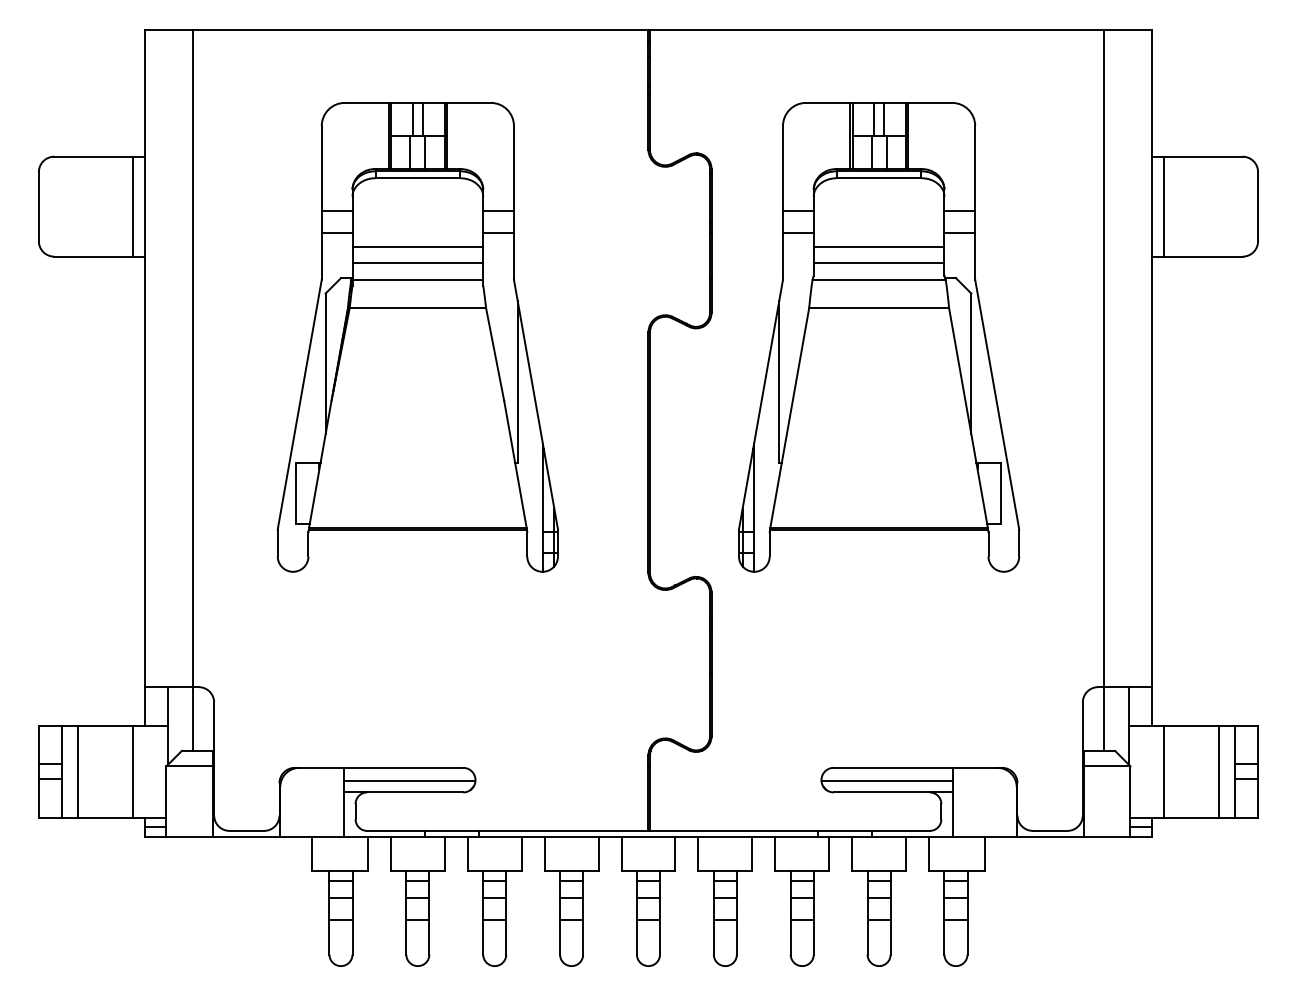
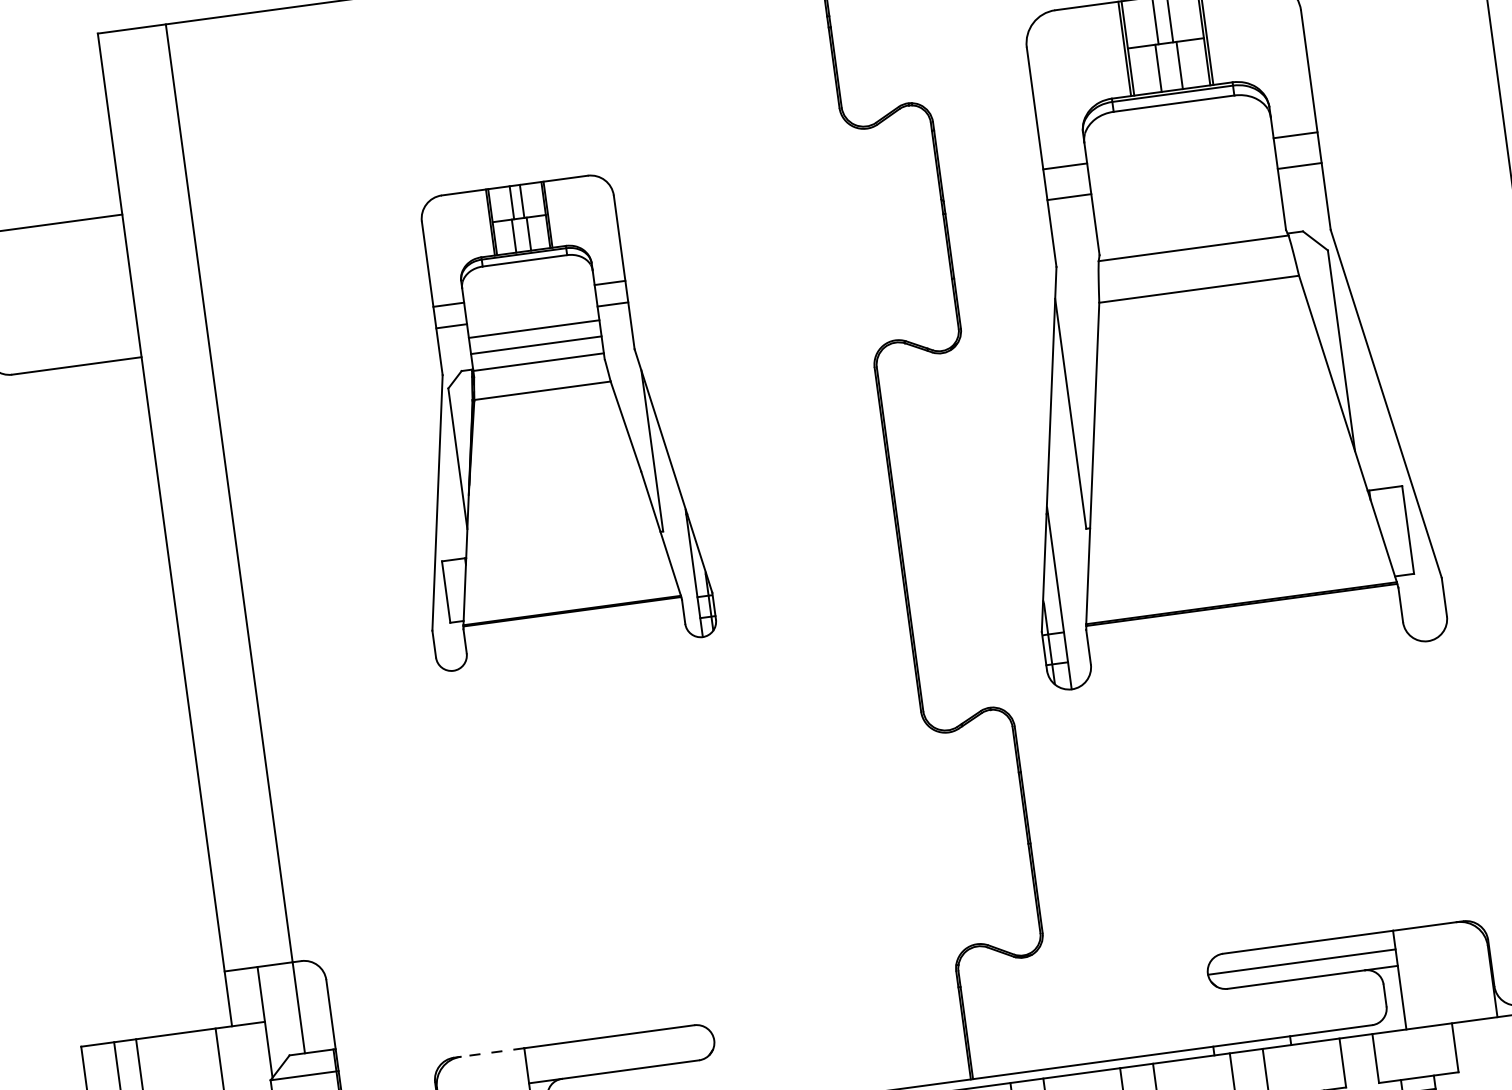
line: (133, 206) -> (115, 287), removed
line: (878, 246) -> (1186, 201), removed
line: (878, 262) -> (1189, 224), removed
part: (417, 337) -> (546, 419), size x0.7
line: (321, 767) -> (492, 1052), solid -> dashed
line: (409, 780) -> (620, 1053), removed

